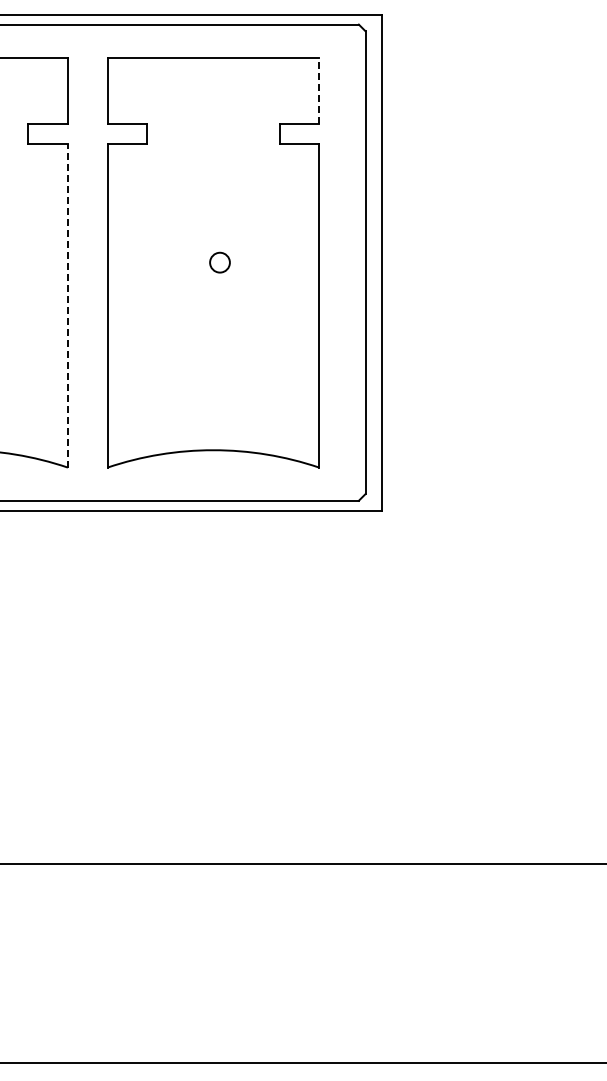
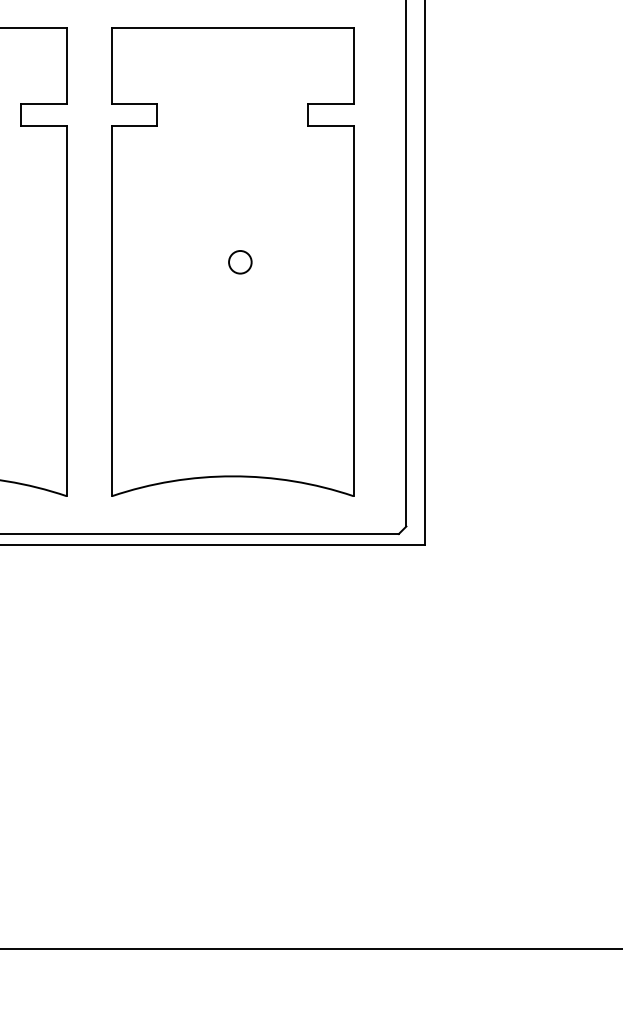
line: (319, 90) -> (353, 65), dashed -> solid
line: (67, 305) -> (66, 311), dashed -> solid

